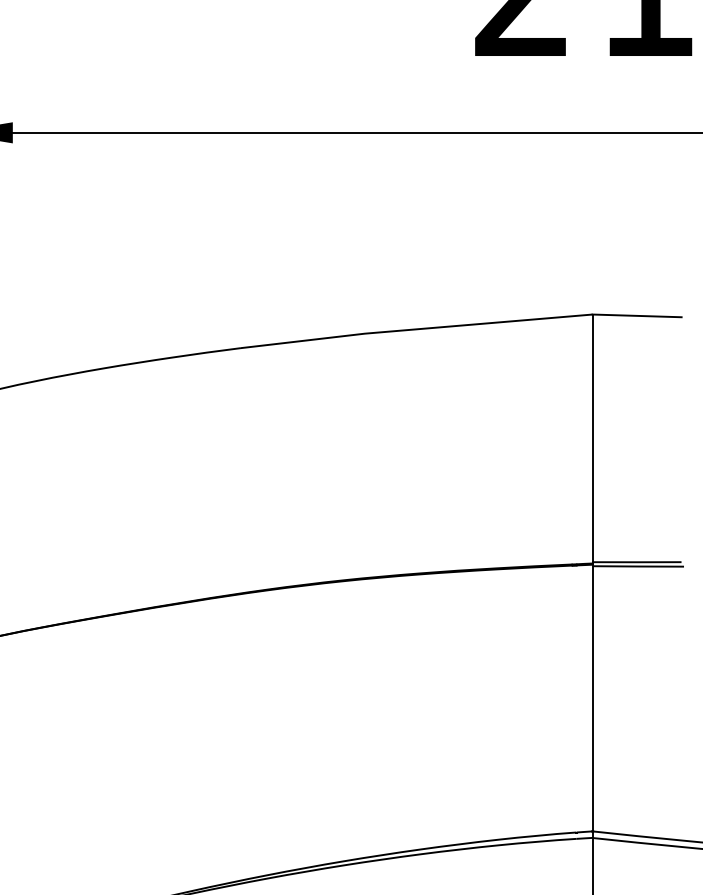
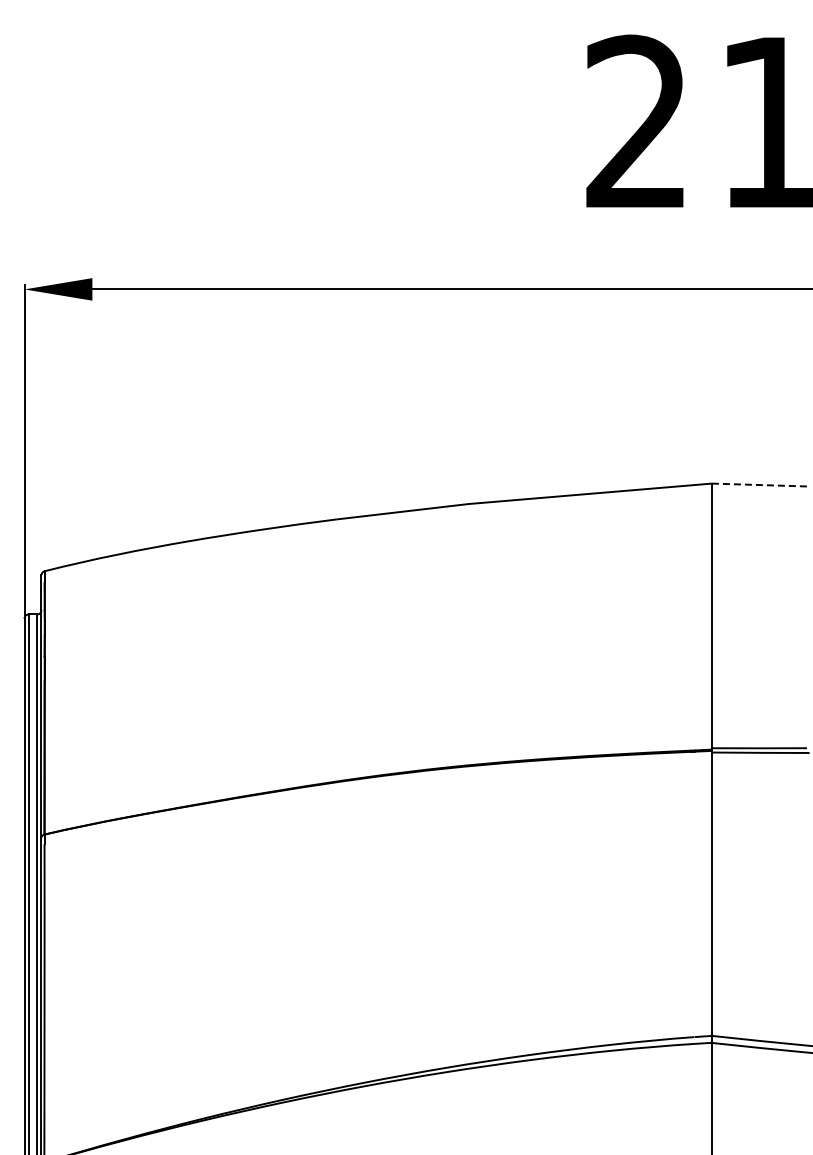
line: (637, 316) -> (759, 485), solid -> dashed

